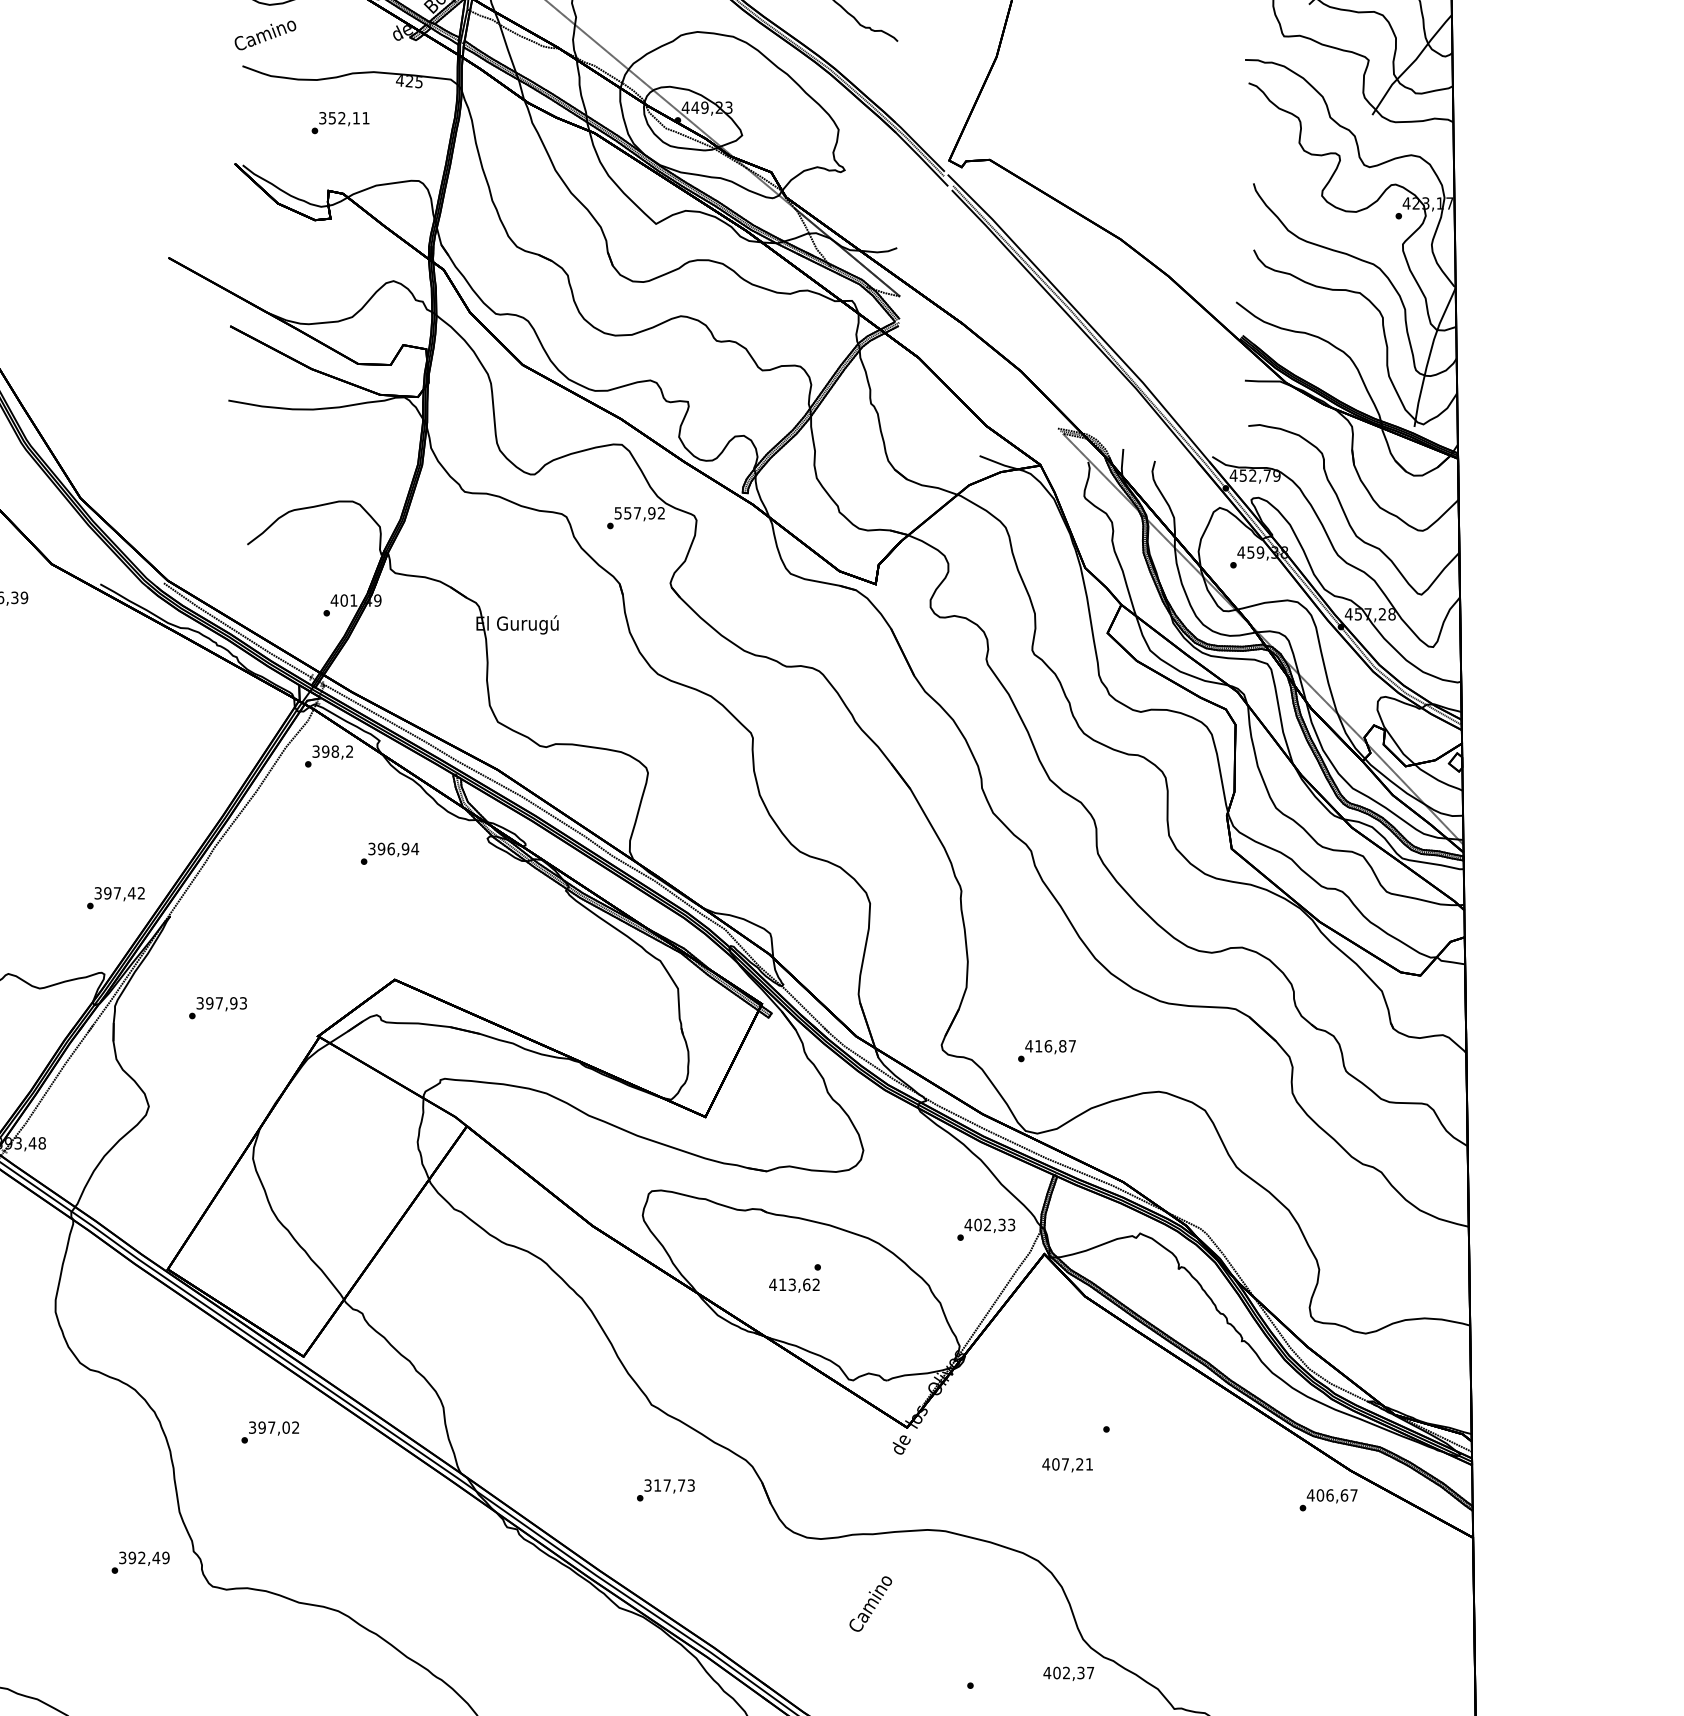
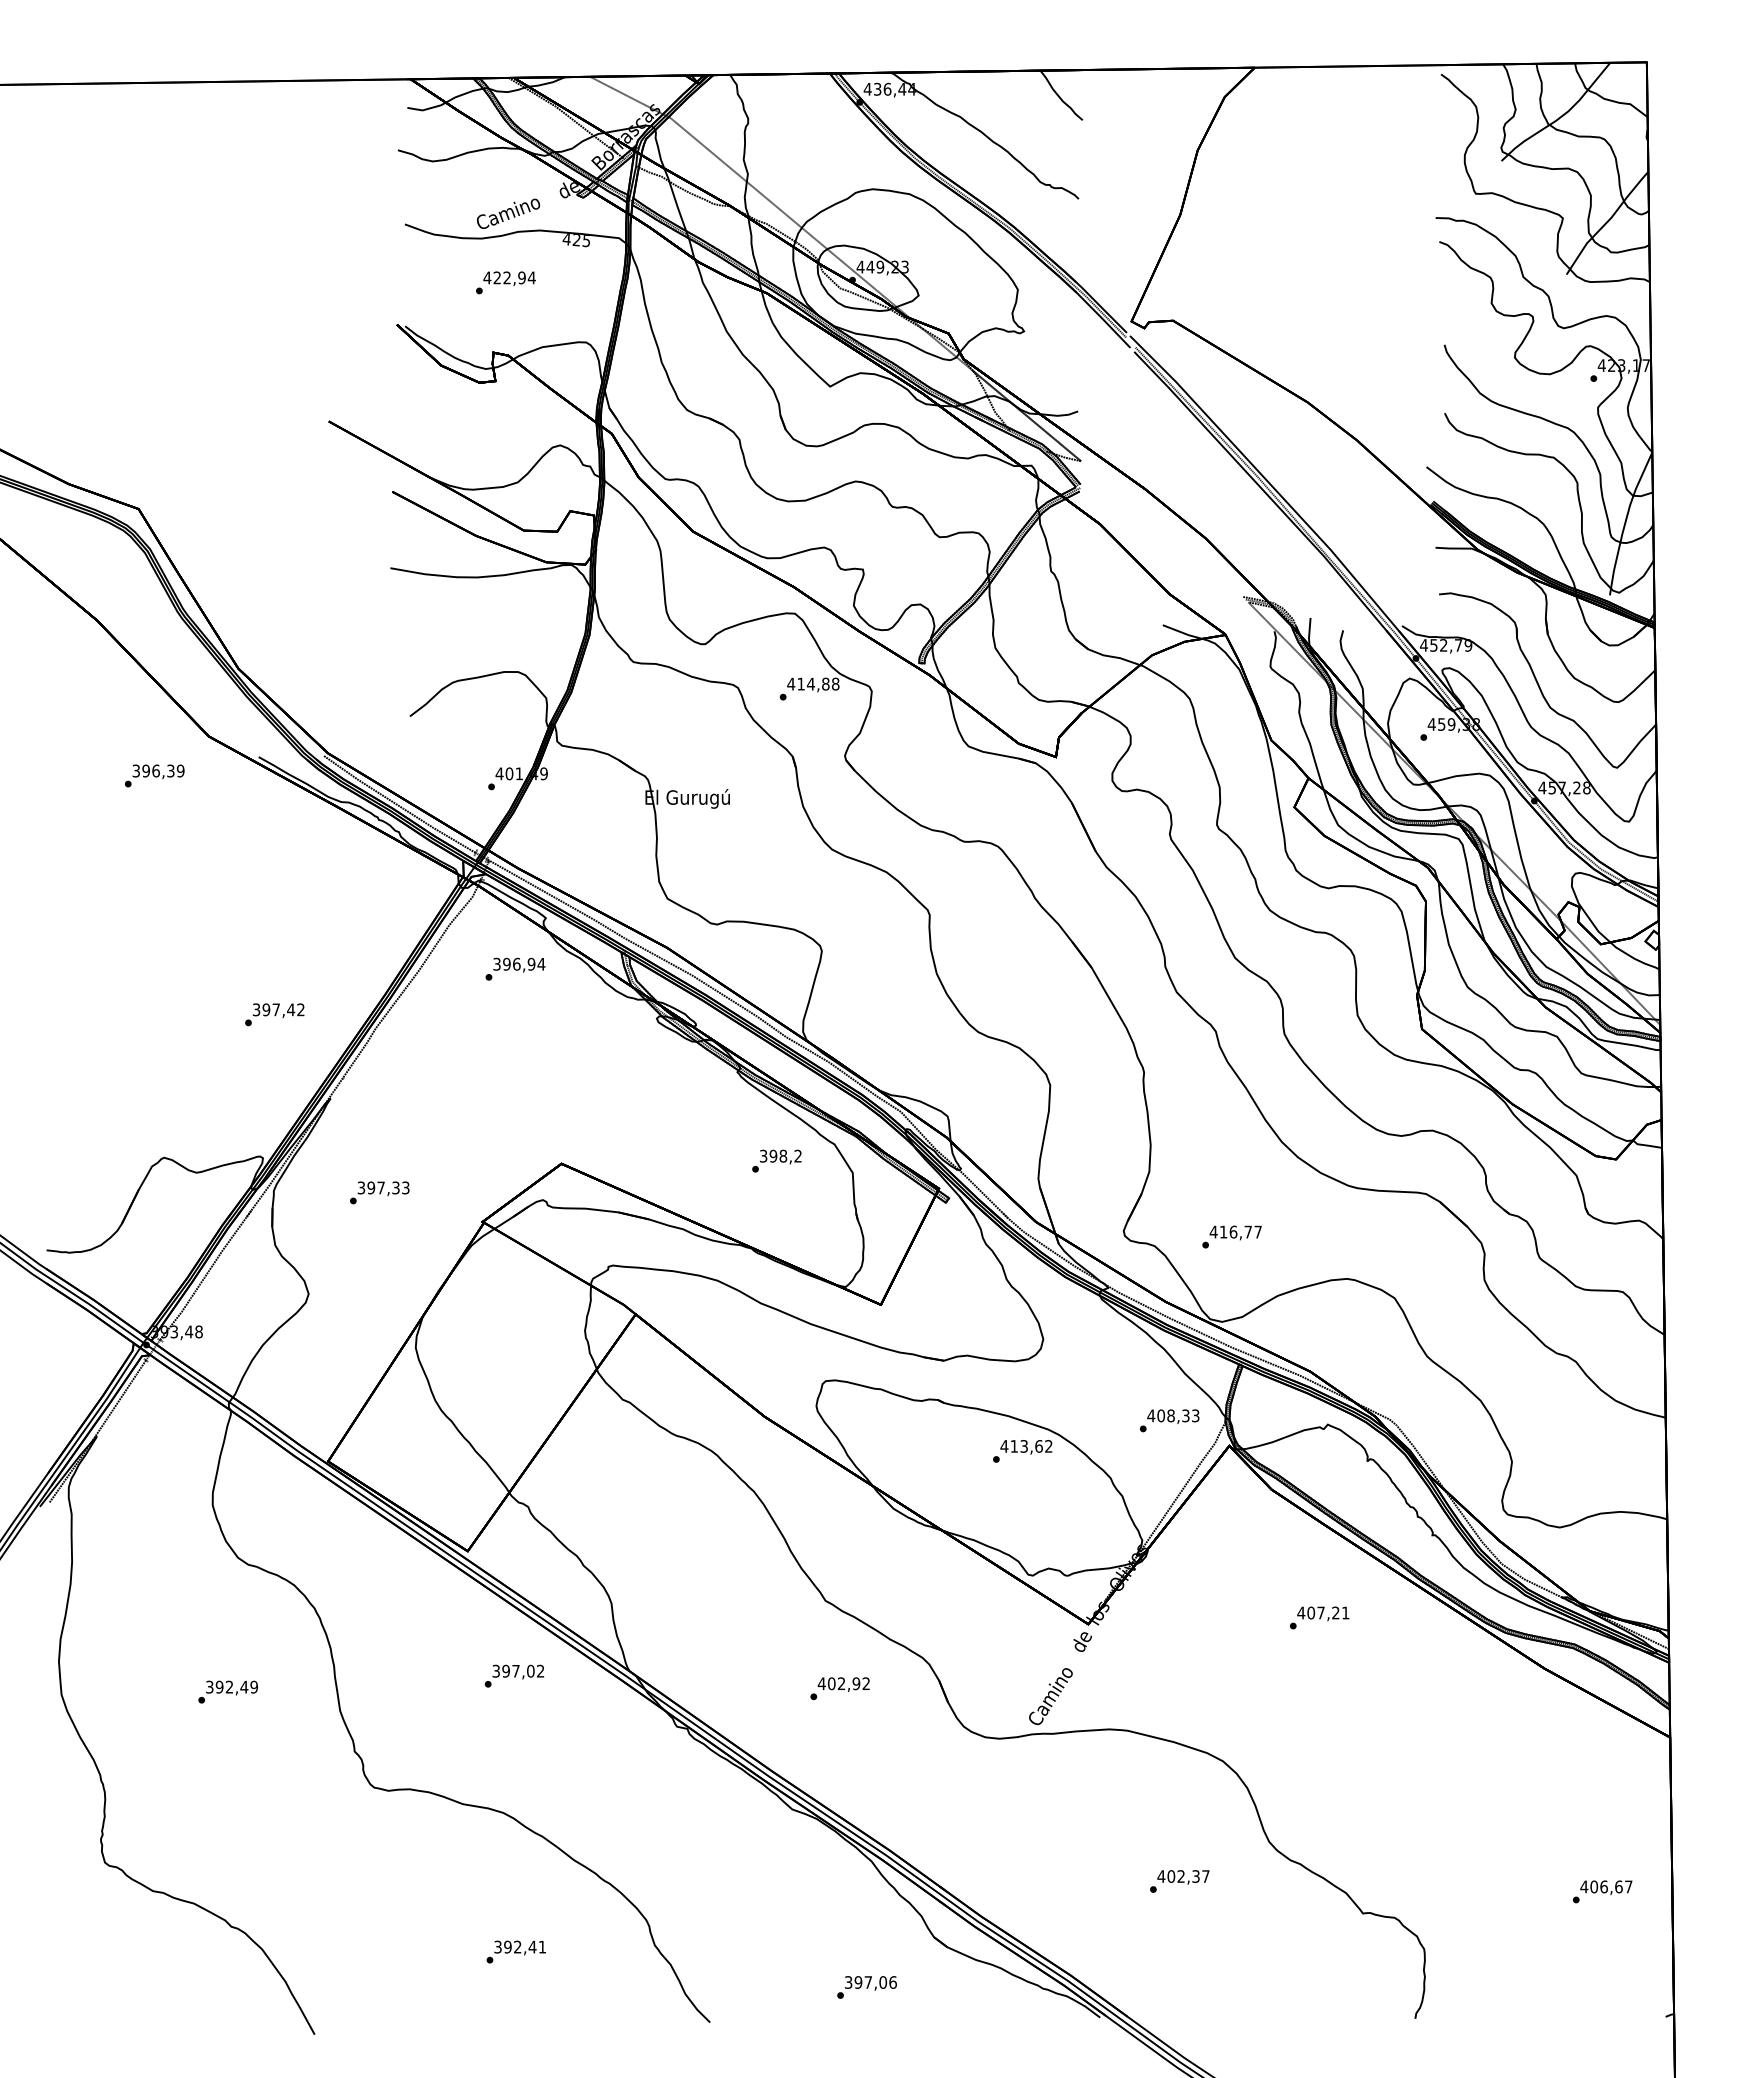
text: (265, 35) -> (508, 213), moved
text: (344, 117) -> (509, 277), 352,11 -> 422,94
text: (639, 512) -> (813, 683), 557,92 -> 414,88
text: (328, 755) -> (776, 1160), moved
text: (389, 853) -> (515, 968), moved
text: (115, 897) -> (274, 1014), moved
text: (233, 1002) -> (395, 1187), 397,93 -> 397,33
text: (1062, 1045) -> (1248, 1231), 416,87 -> 416,77
text: (987, 1224) -> (1170, 1415), 402,33 -> 408,33
text: (794, 1285) -> (1026, 1447), moved
text: (270, 1431) -> (514, 1675), moved
text: (1067, 1464) -> (1323, 1613), moved
text: (669, 1485) -> (843, 1683), 317,73 -> 402,92
text: (1328, 1499) -> (1602, 1891), moved
text: (140, 1562) -> (228, 1691), moved
text: (870, 1603) -> (1050, 1696), moved
text: (1068, 1673) -> (1183, 1877), moved

